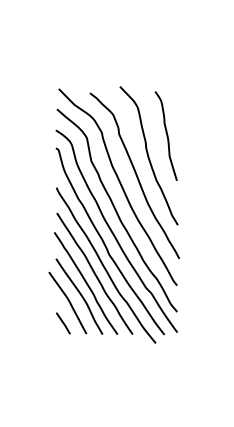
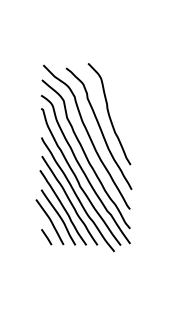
curve: (166, 135) -> (122, 99), removed

